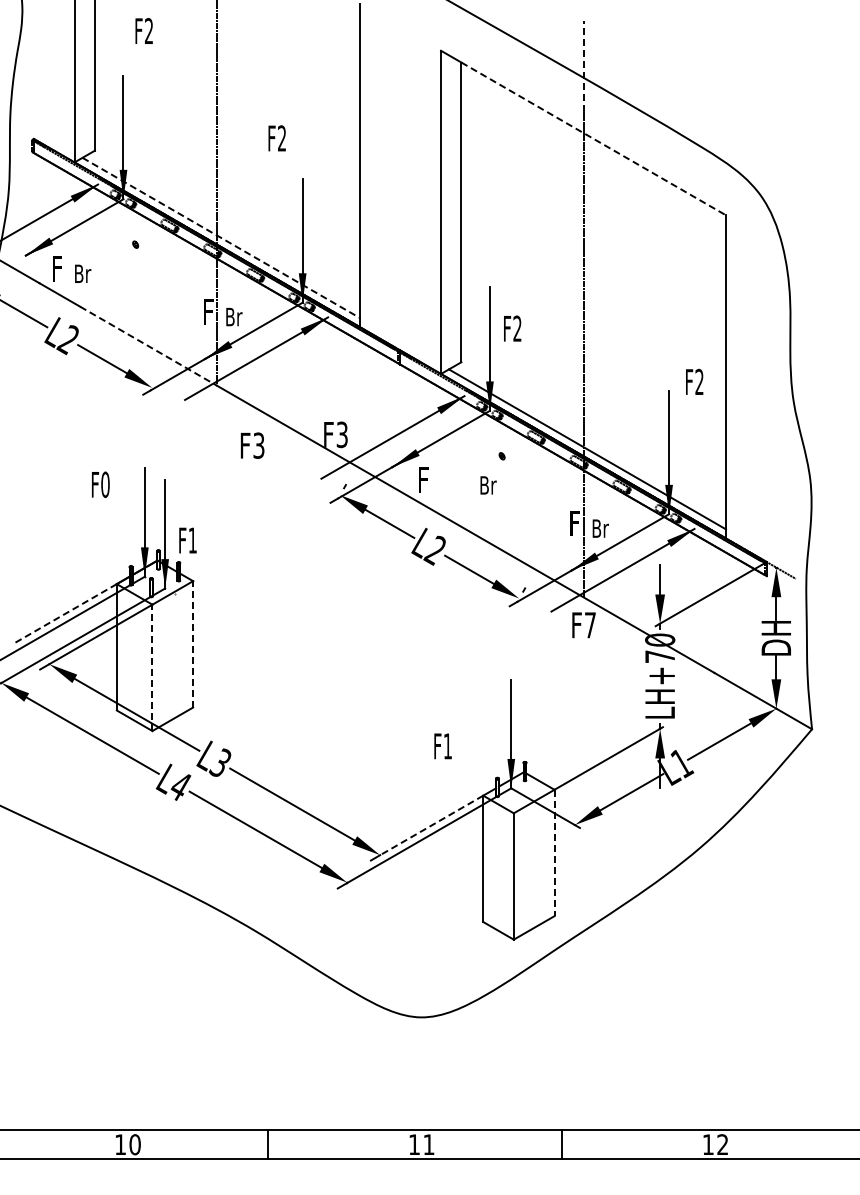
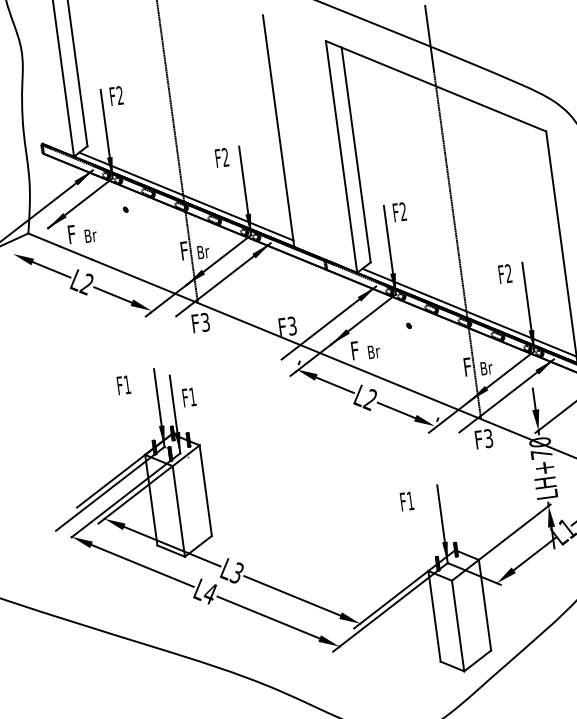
text: (143, 30) -> (116, 95), moved
line: (583, 65) -> (429, 37), dashed -> solid
text: (276, 138) -> (221, 157), moved
line: (593, 138) -> (443, 89), dashed -> solid
line: (221, 237) -> (186, 196), dashed -> solid
text: (512, 328) -> (399, 211), moved
line: (149, 346) -> (145, 281), dashed -> solid
text: (694, 381) -> (505, 273), moved
text: (252, 445) -> (200, 322), moved
text: (105, 484) -> (127, 384), F0 -> F1
text: (488, 485) -> (374, 351), moved
text: (187, 540) -> (189, 397), moved
line: (65, 613) -> (111, 480), dashed -> solid
text: (590, 625) -> (488, 438), F7 -> F3
line: (193, 643) -> (205, 490), dashed -> solid
line: (152, 667) -> (178, 511), dashed -> solid
text: (442, 746) -> (406, 501), moved
line: (431, 825) -> (394, 597), dashed -> solid
line: (554, 853) -> (485, 605), dashed -> solid

